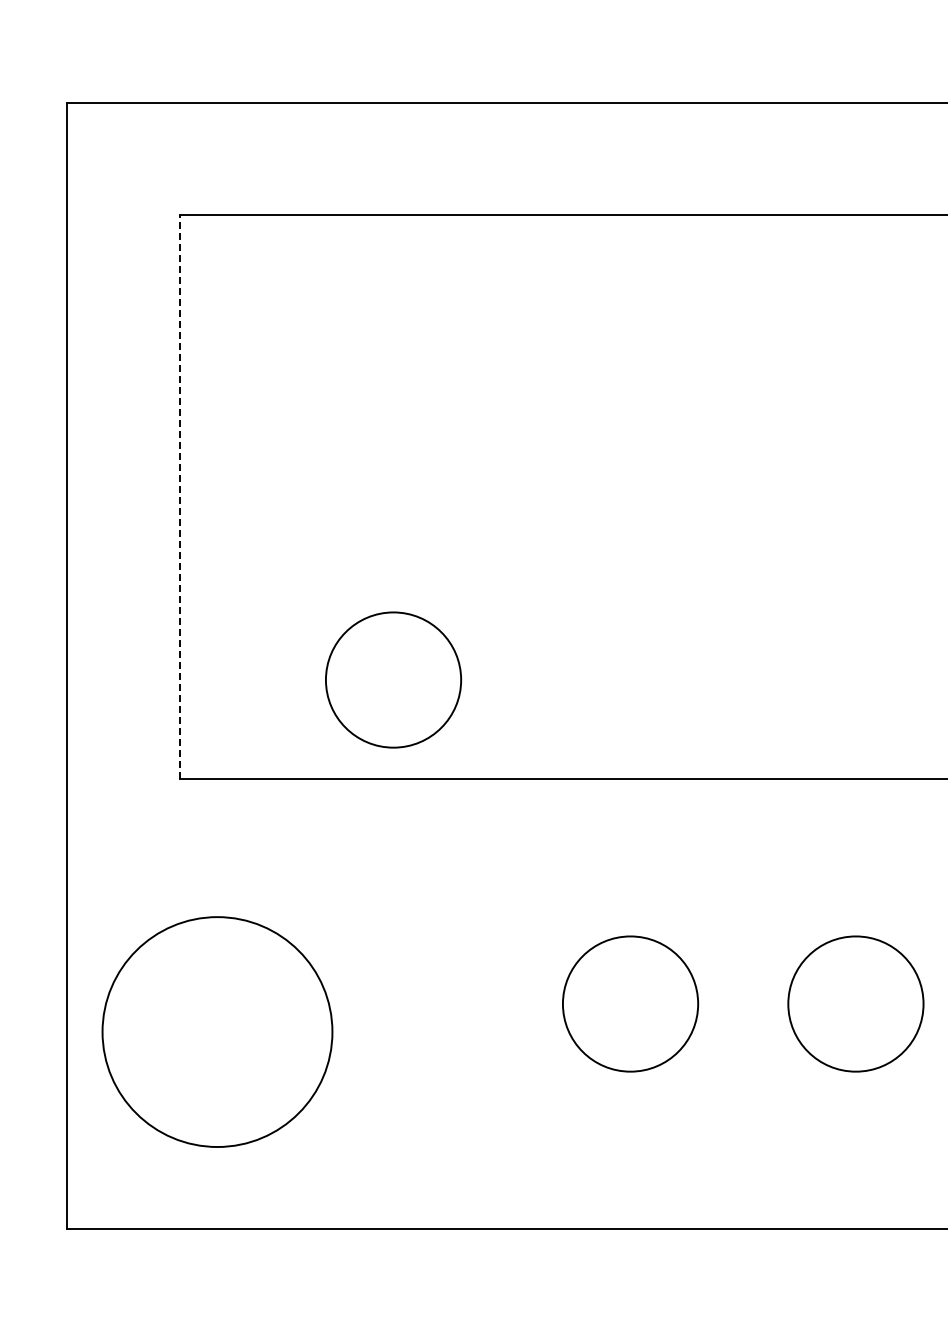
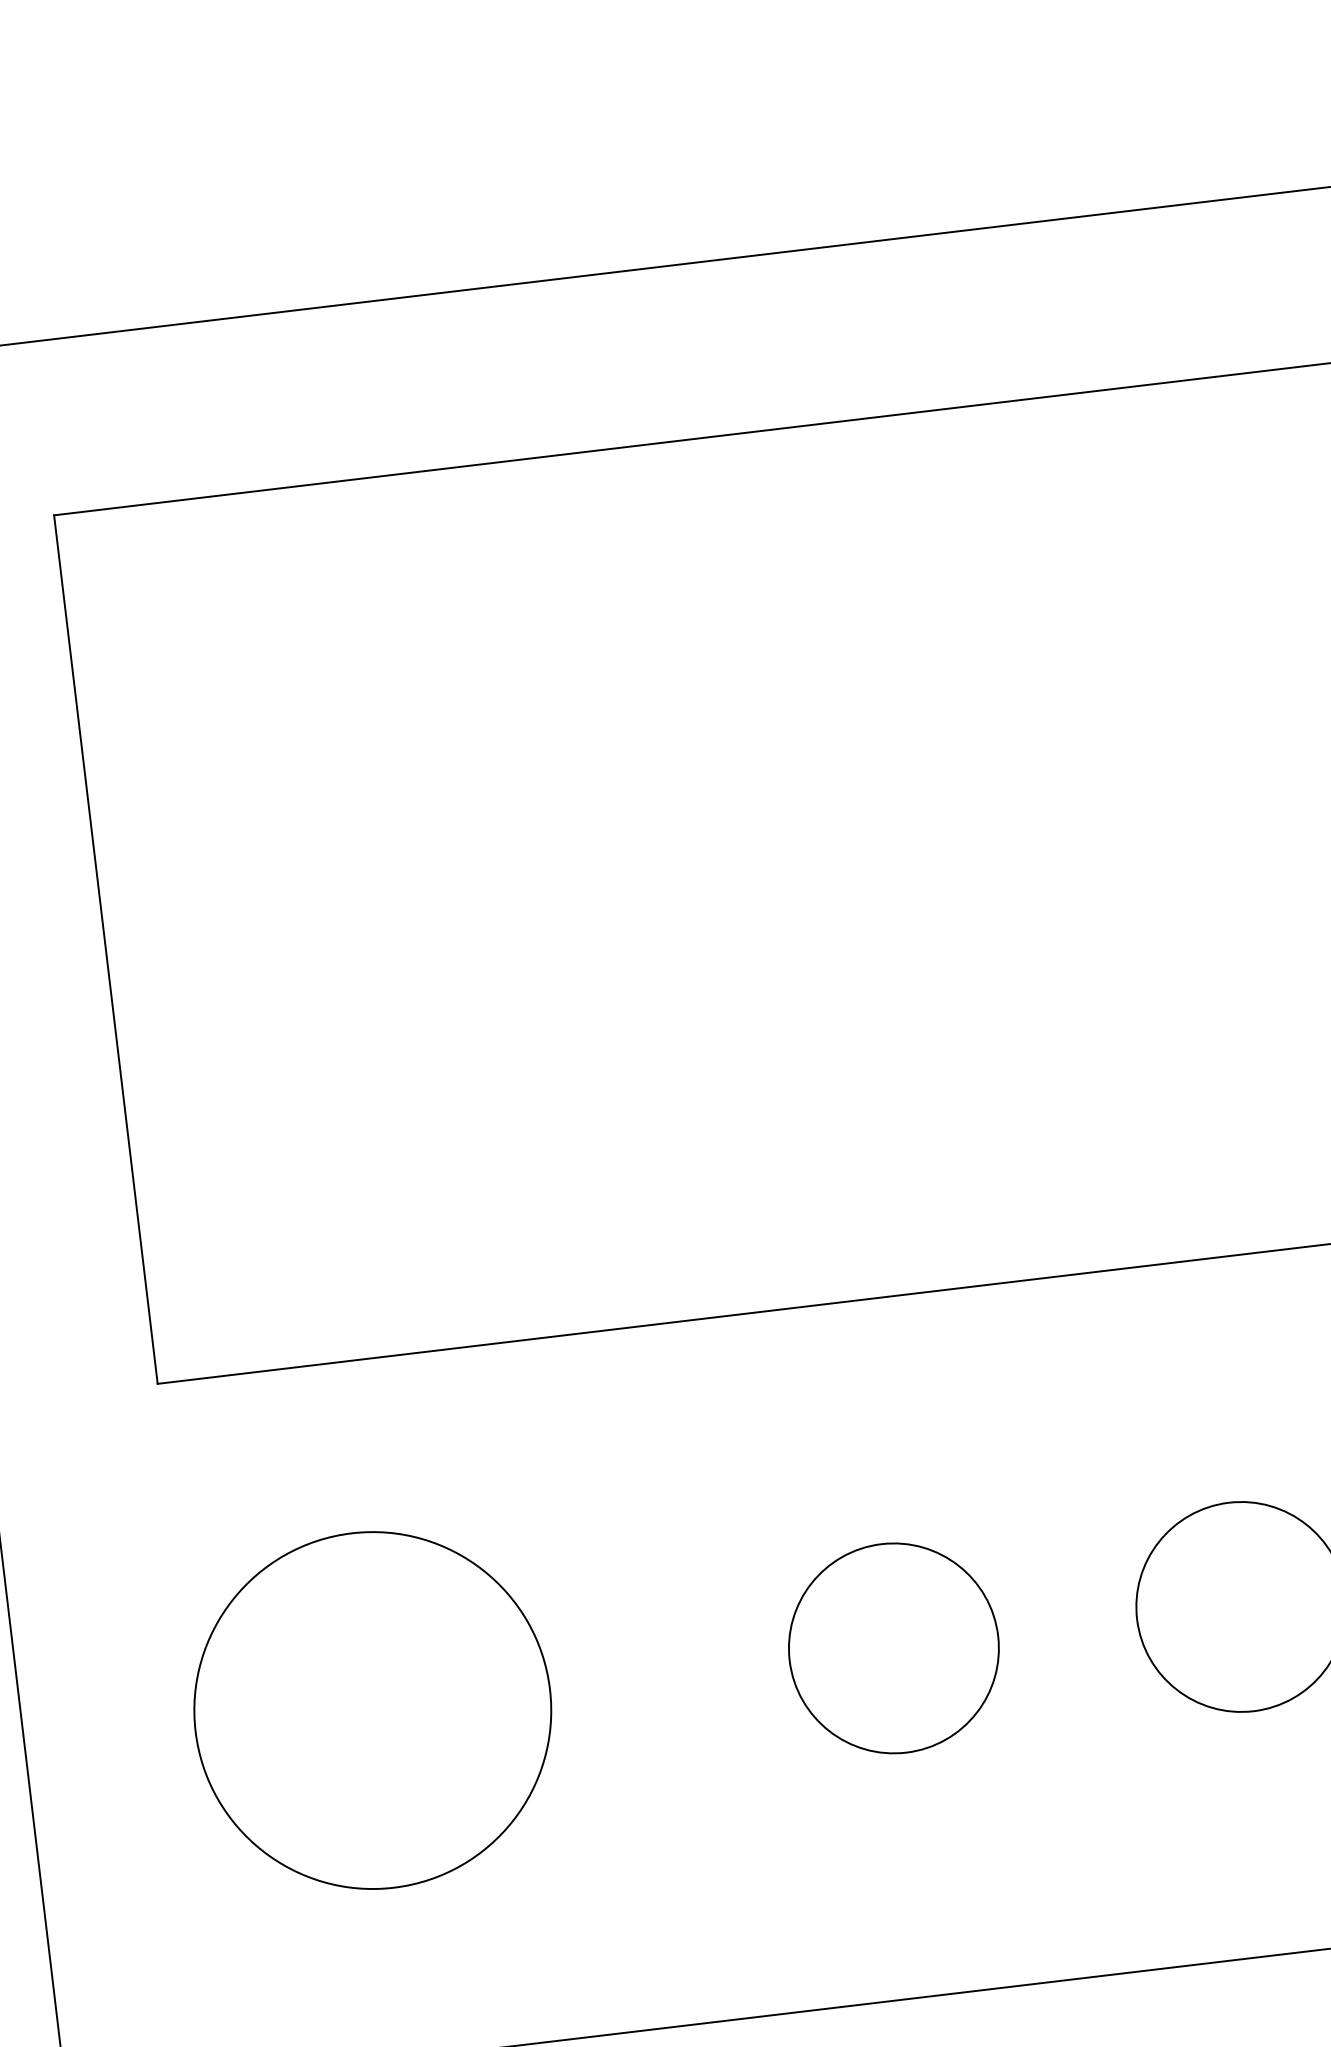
line: (179, 496) -> (105, 948), dashed -> solid
circle: (393, 679) -> (468, 1191), removed
circle: (217, 1031) -> (372, 1709), moved

